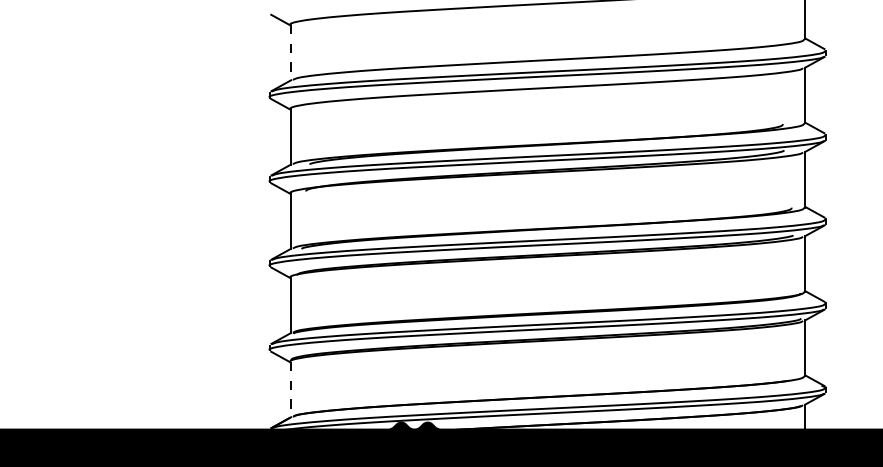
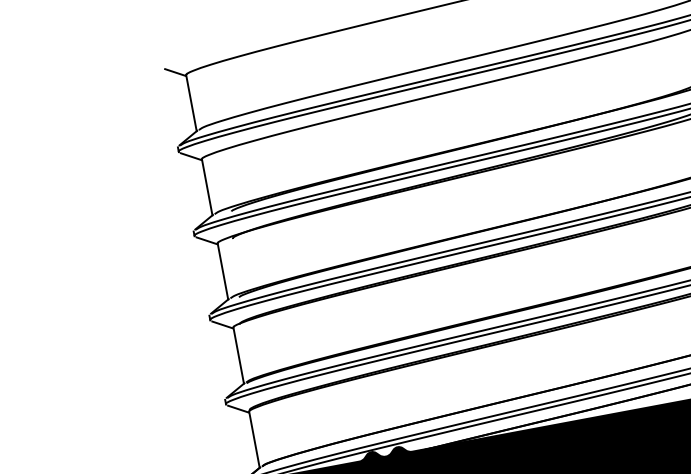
line: (290, 52) -> (191, 103), dashed -> solid
line: (290, 389) -> (254, 439), dashed -> solid

